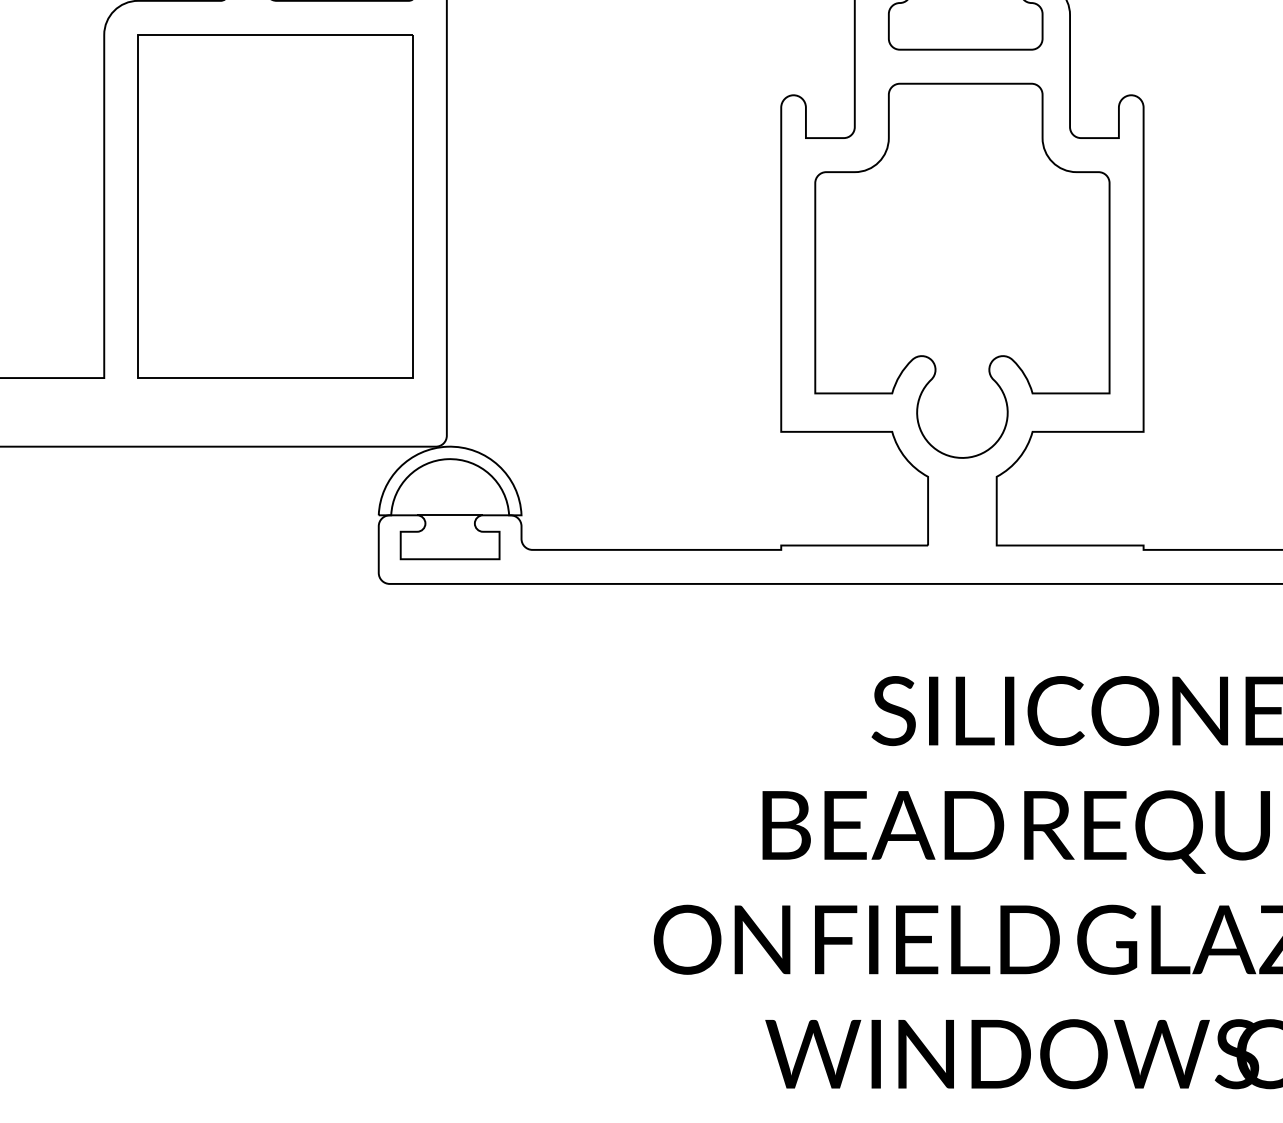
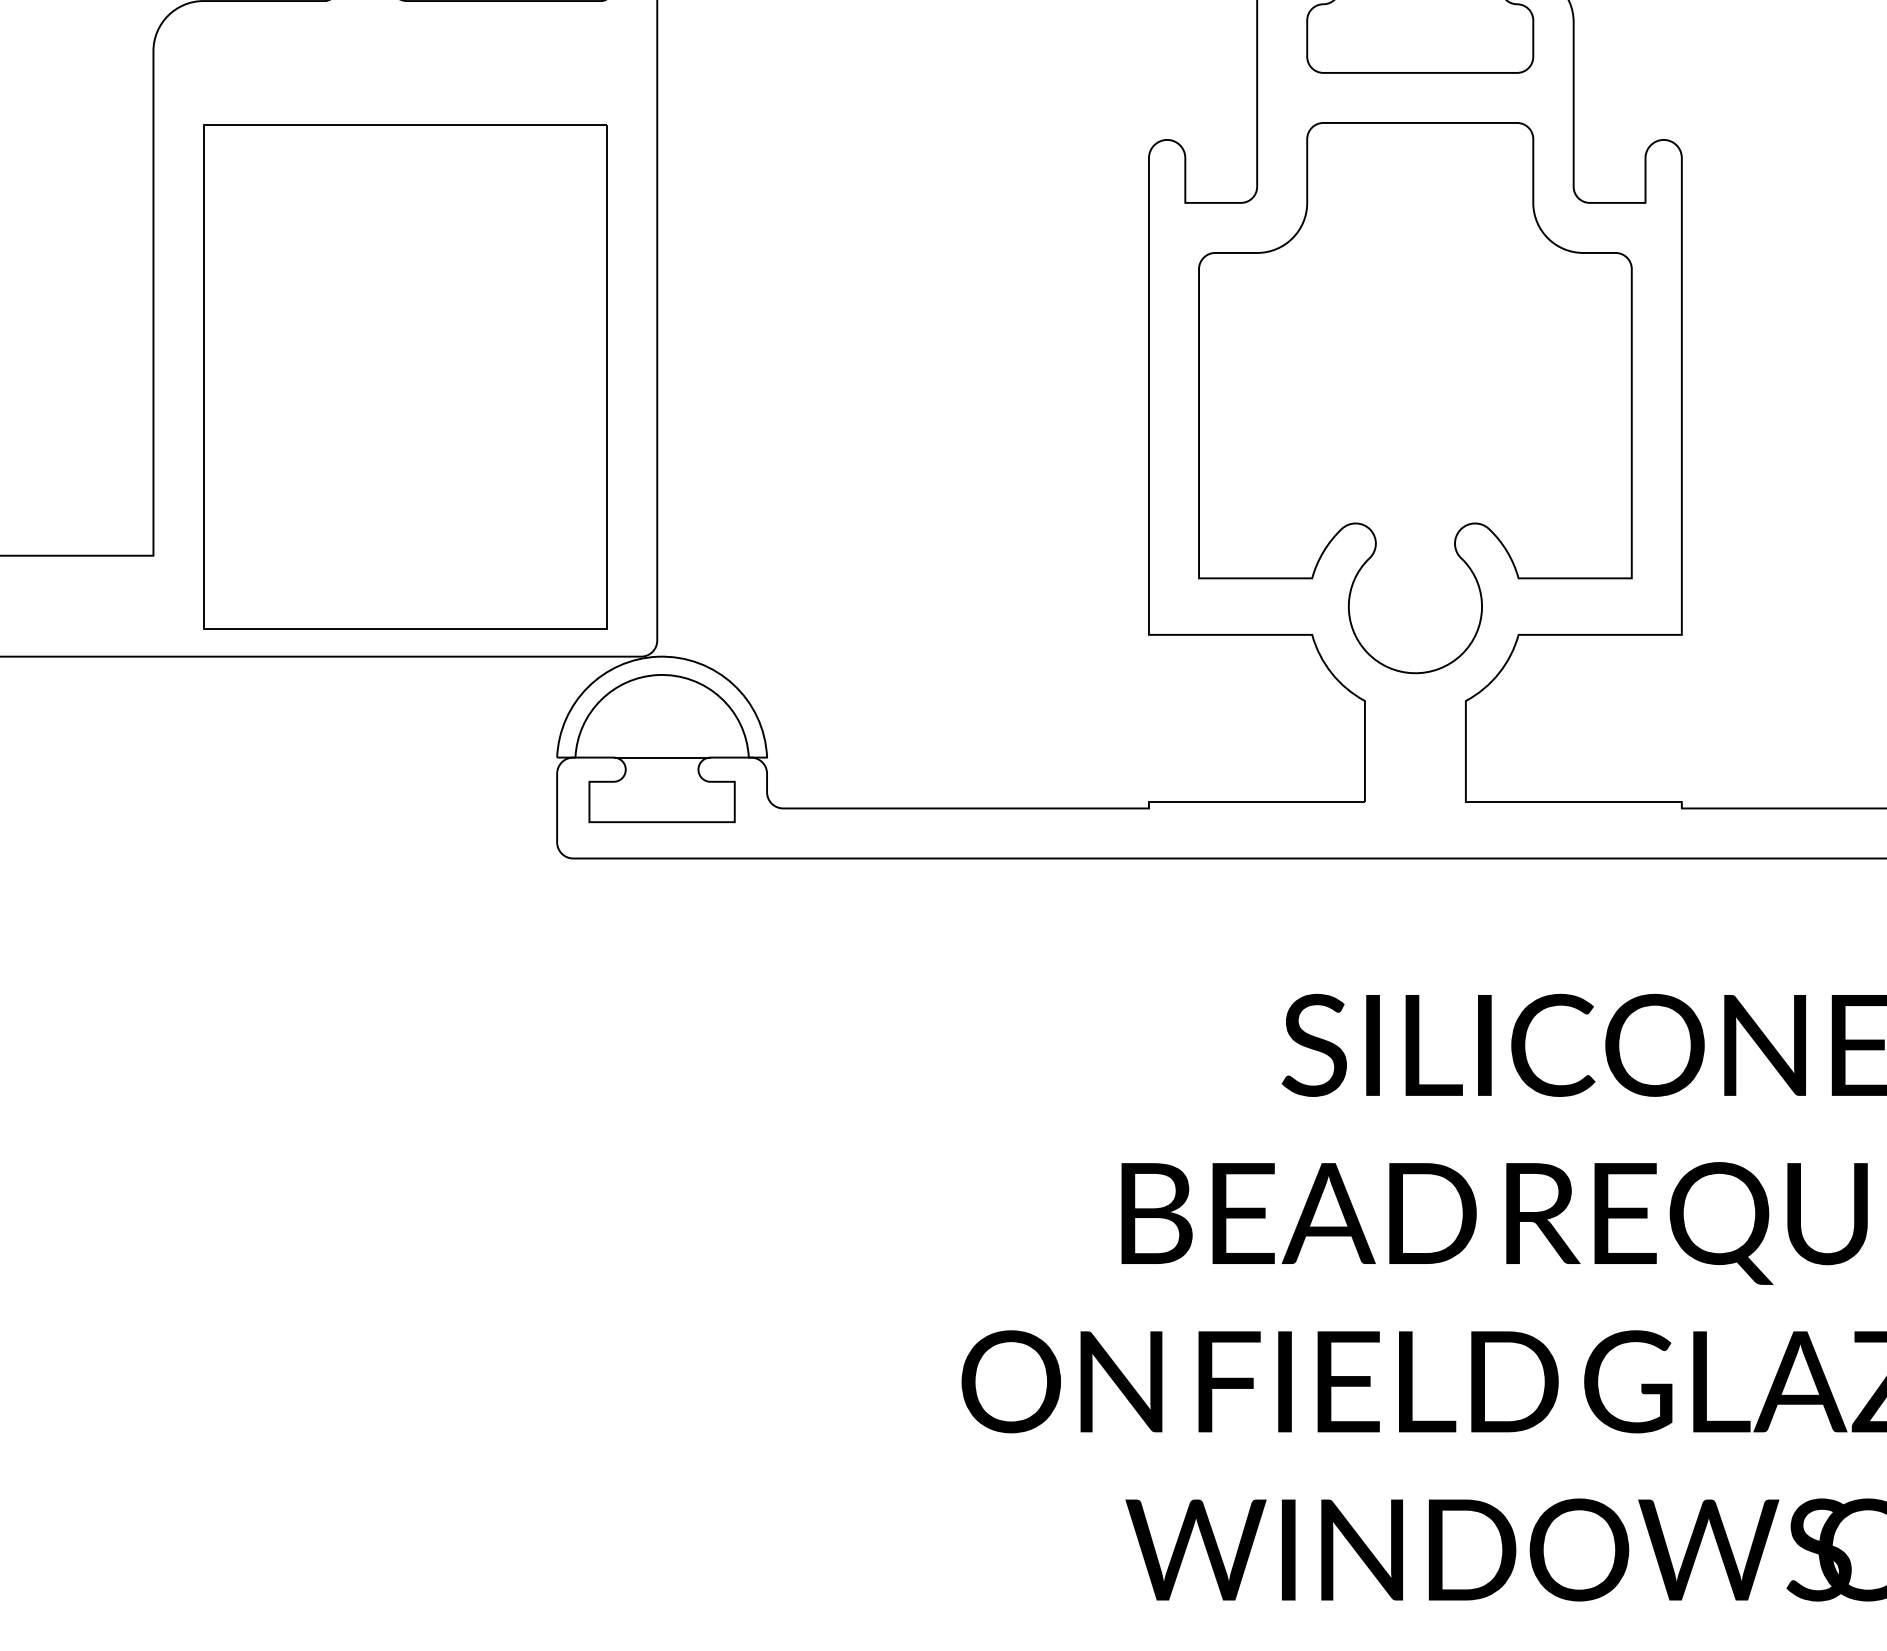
part: (275, 206) -> (405, 376), moved

